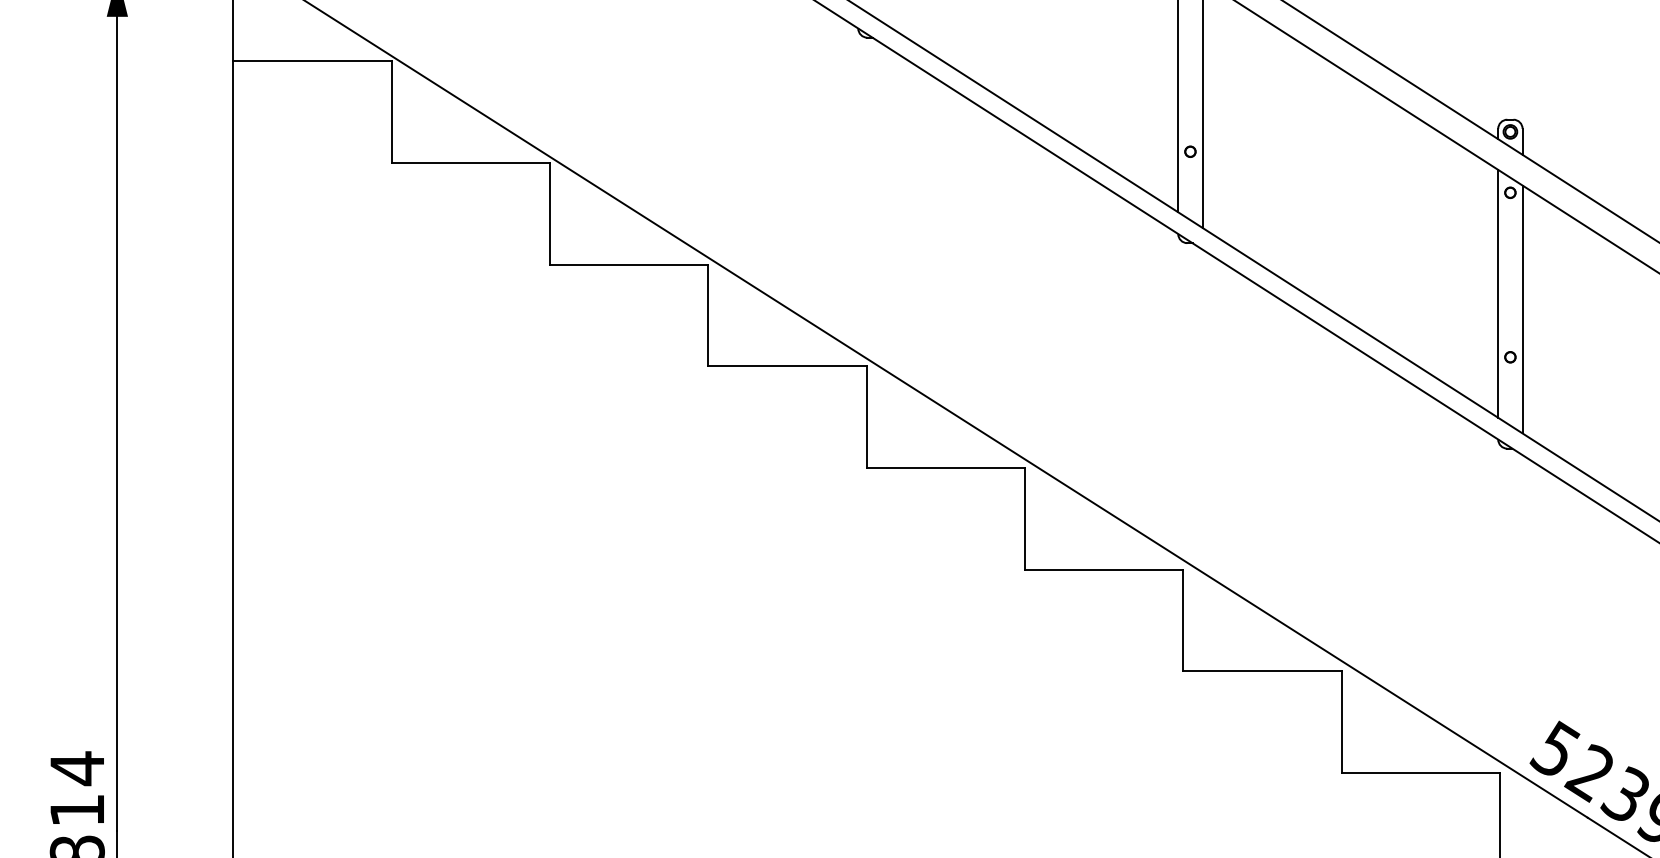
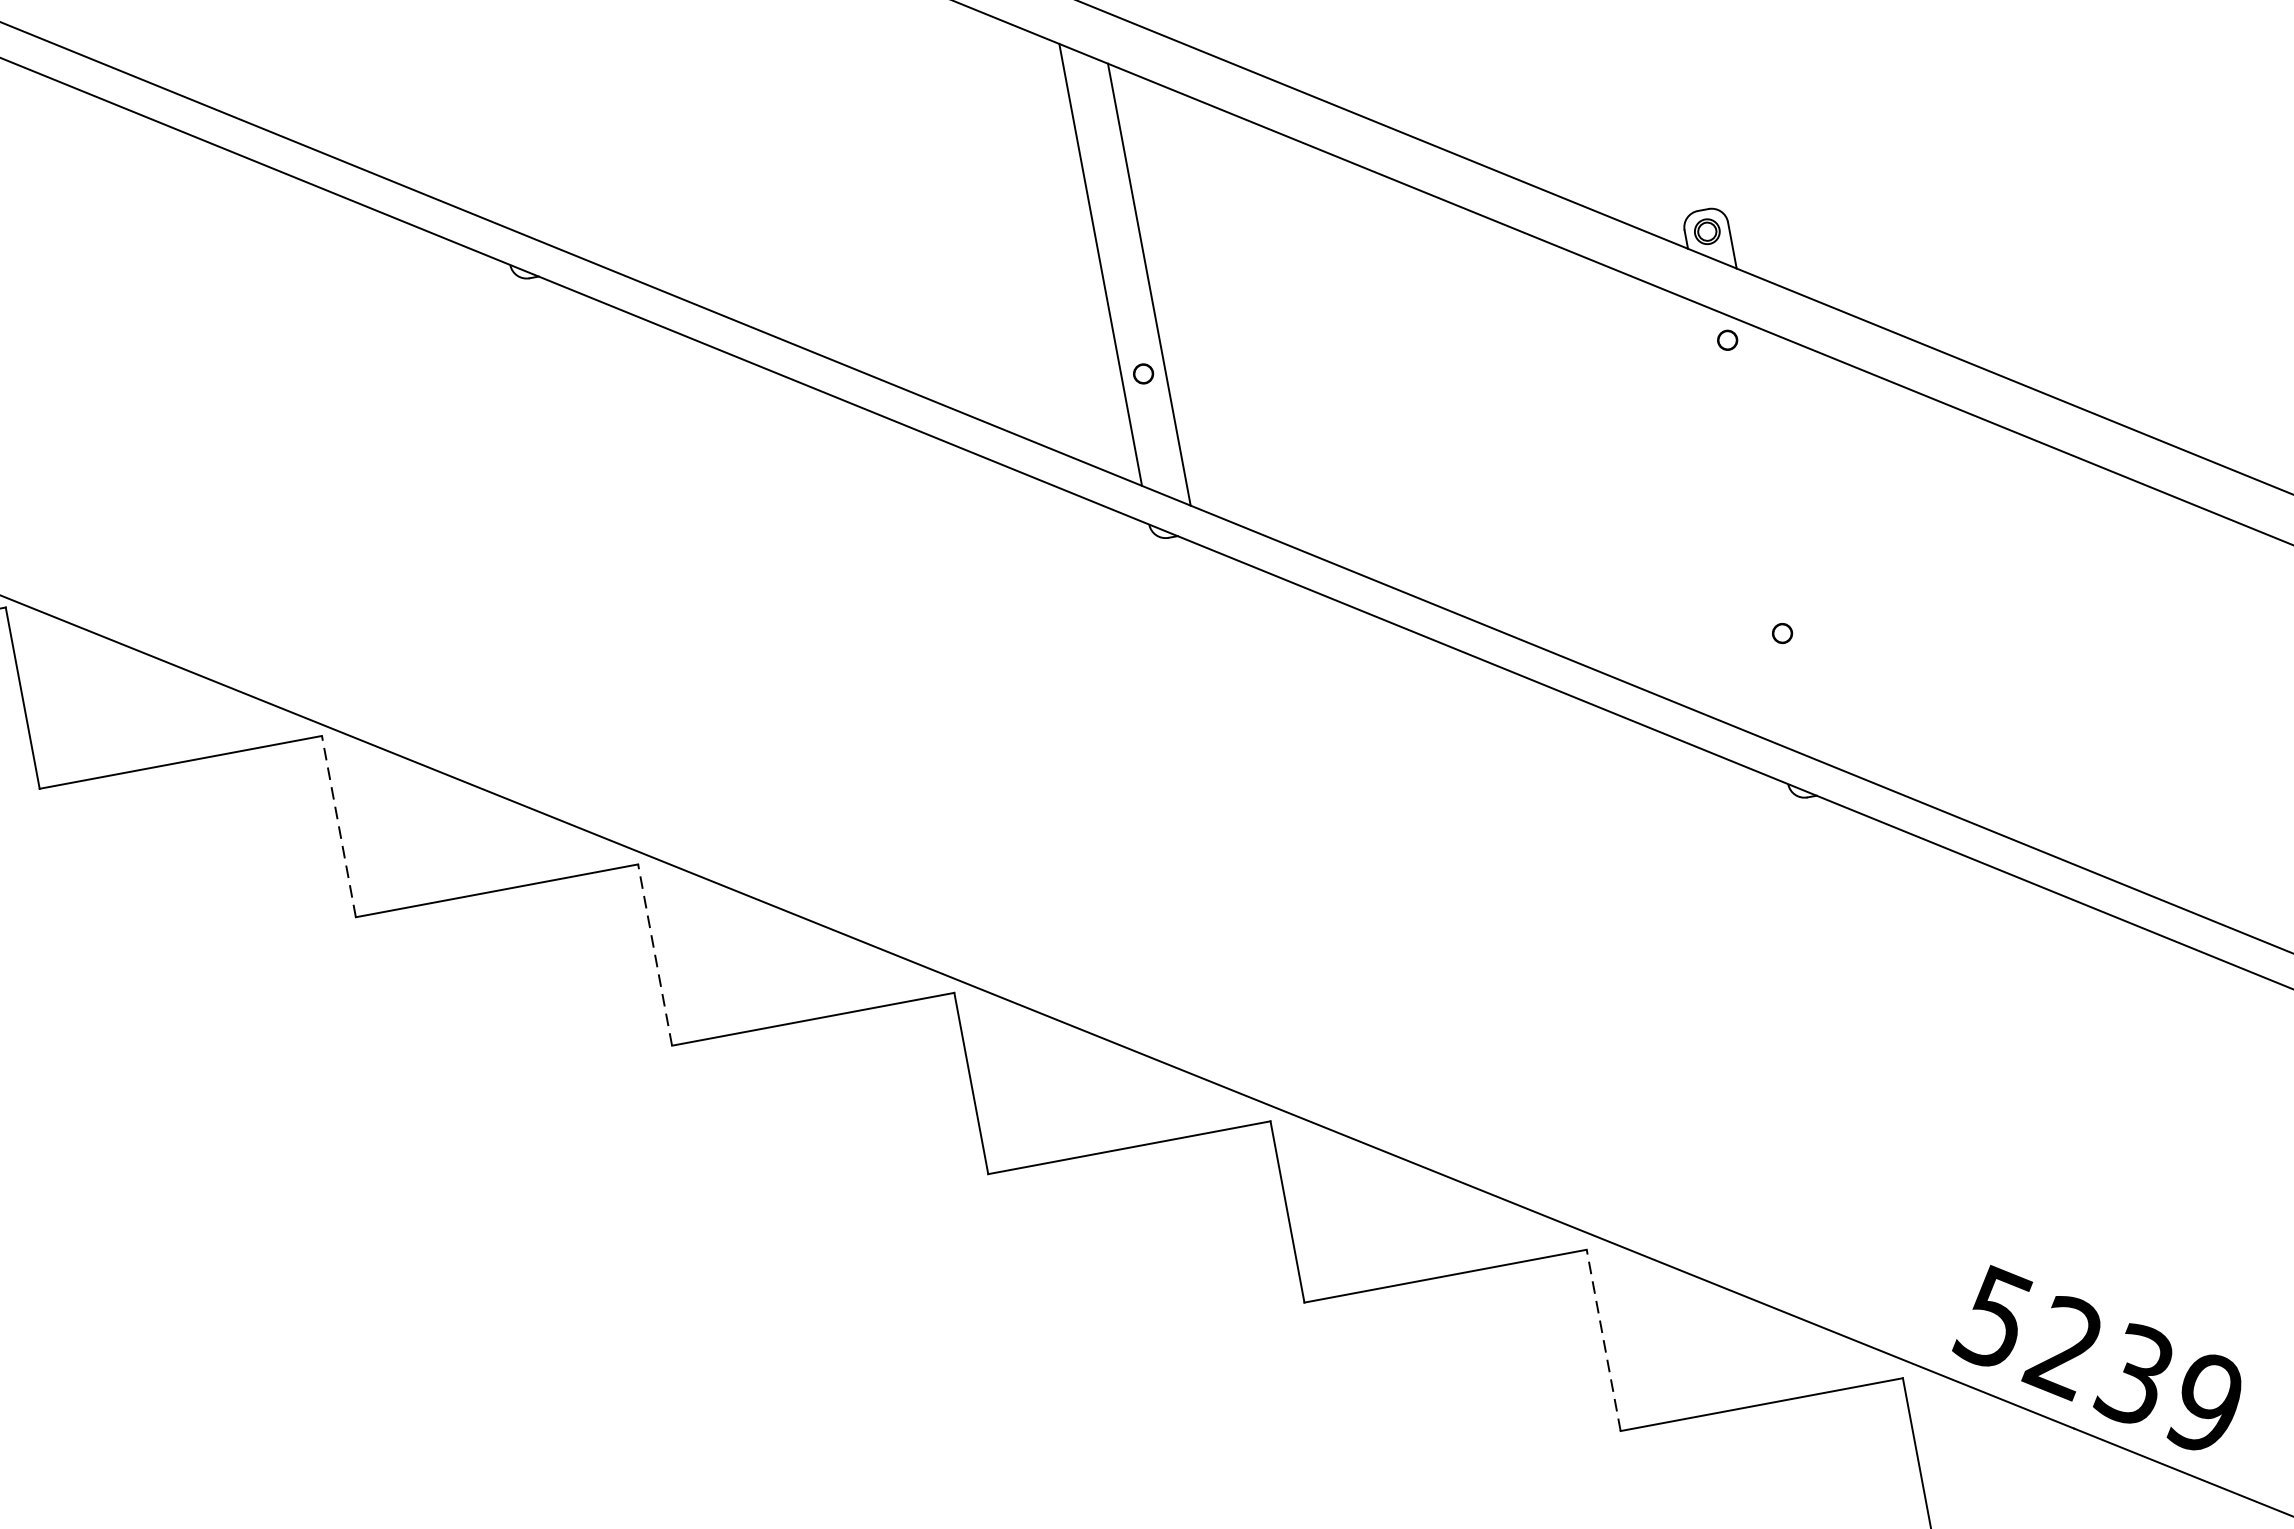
line: (1498, 293) -> (1739, 523), removed
line: (1522, 309) -> (1788, 544), removed
line: (708, 315) -> (339, 826), solid -> dashed
line: (866, 417) -> (654, 955), solid -> dashed
line: (1341, 722) -> (1603, 1340), solid -> dashed

